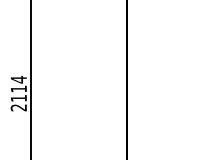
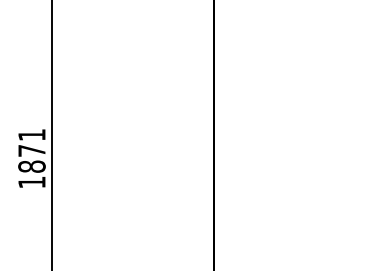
text: (18, 93) -> (31, 158), 2114 -> 1871

